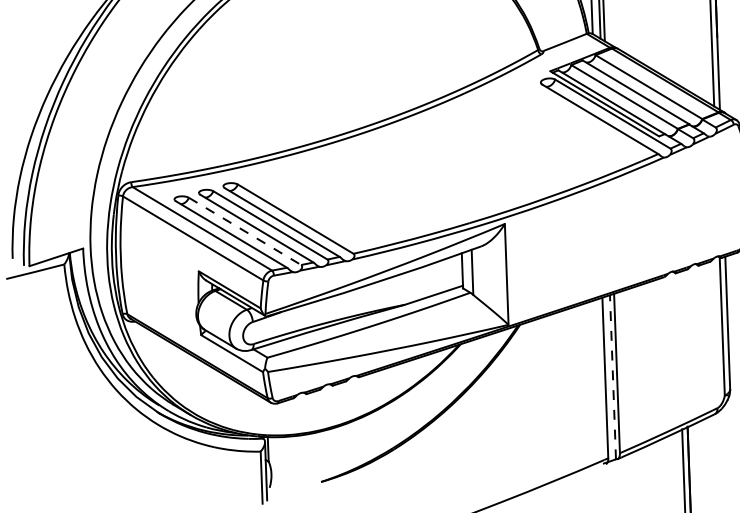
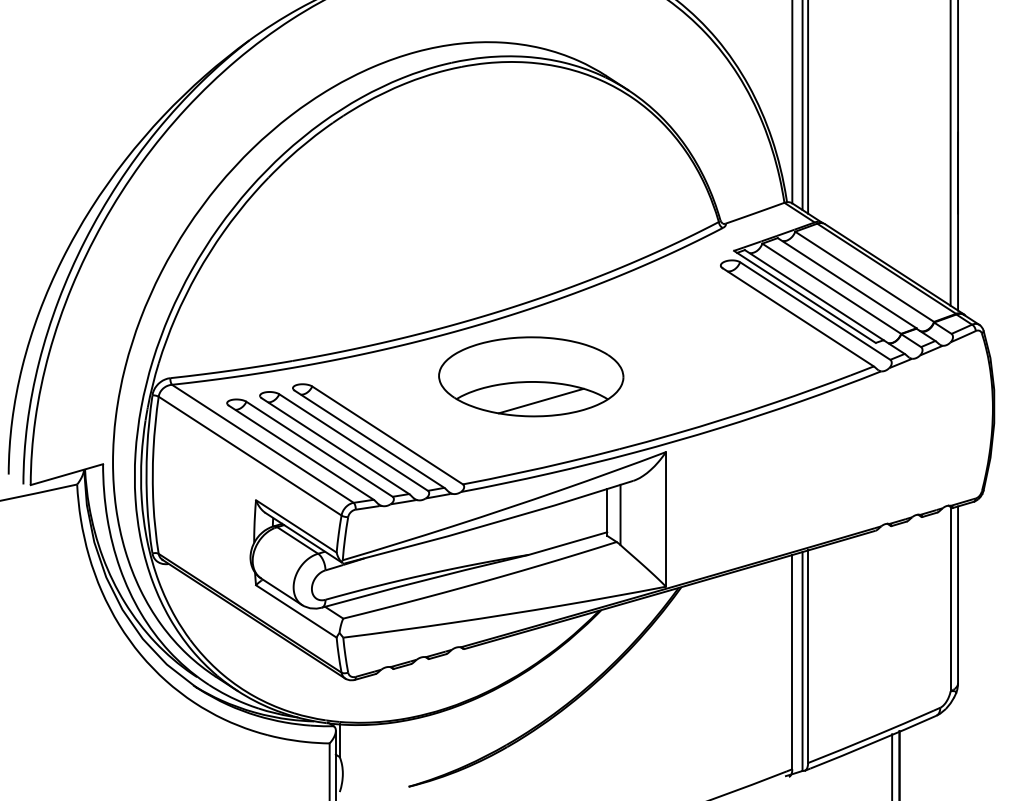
part: (401, 171) -> (531, 376), added
line: (245, 231) -> (320, 449), dashed -> solid
line: (612, 377) -> (802, 661), dashed -> solid

